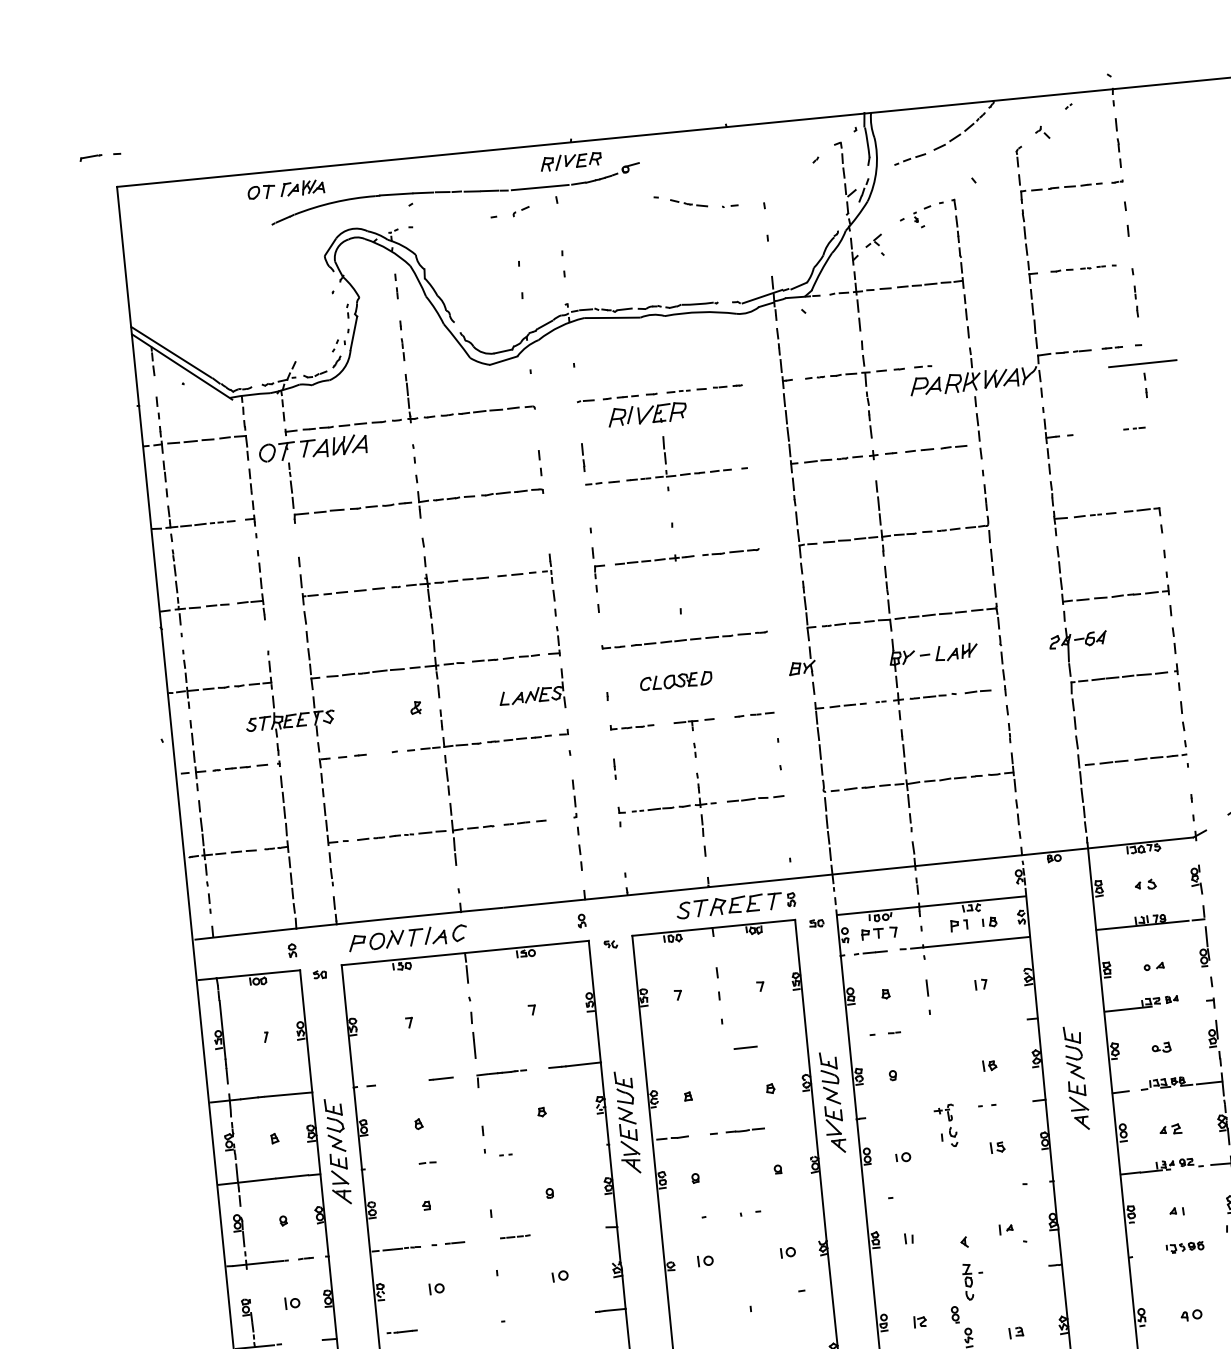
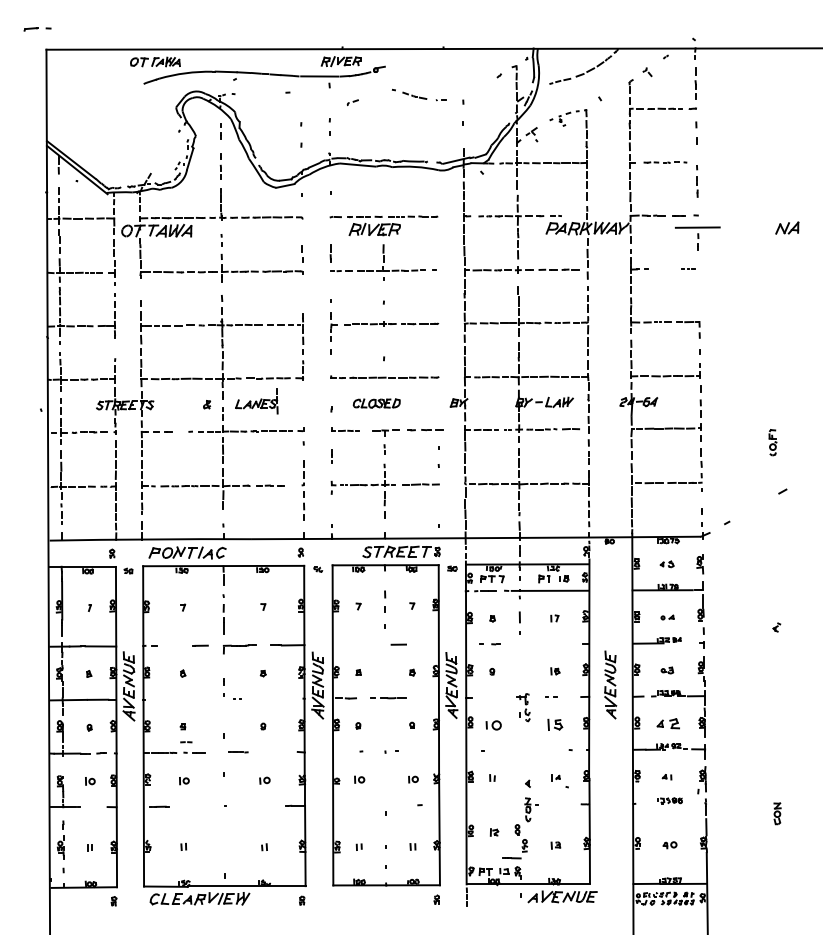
part: (520, 211) -> (352, 102), moved
part: (531, 691) -> (256, 401), moved
part: (754, 715) -> (425, 430), size x1.4
part: (1169, 1129) -> (667, 723), size x1.6
part: (997, 1147) -> (555, 724), size x1.6
part: (902, 1156) -> (493, 724), size x1.6
line: (426, 1163) -> (185, 742), moved

